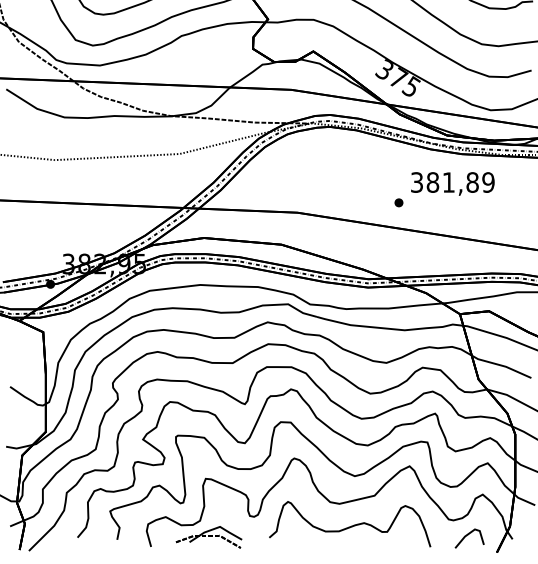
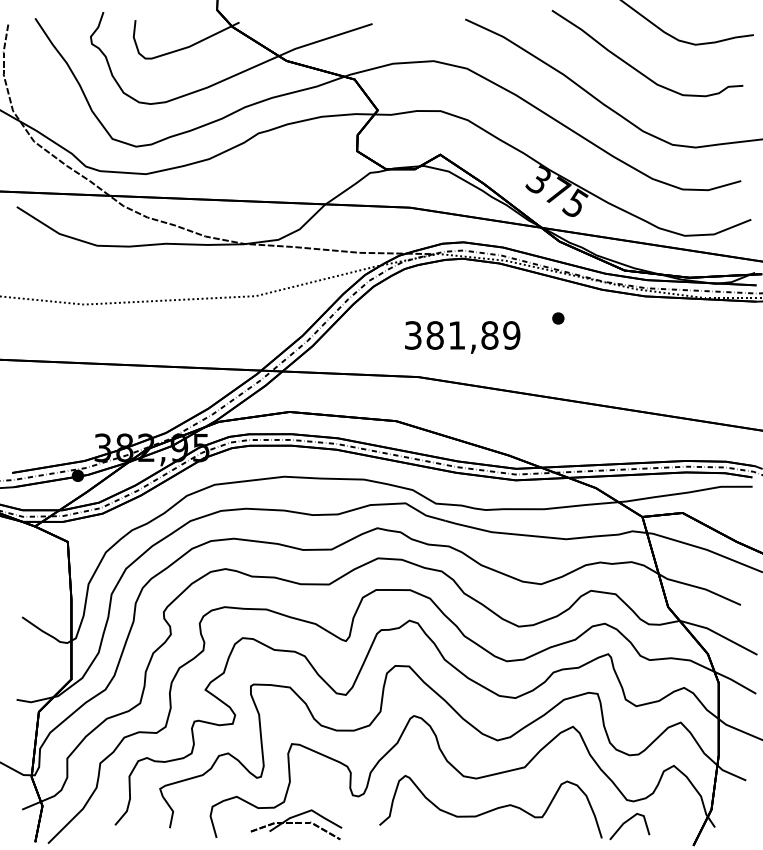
text: (452, 183) -> (462, 337), moved
part: (399, 202) -> (558, 318), moved
line: (467, 535) -> (626, 822), moved

